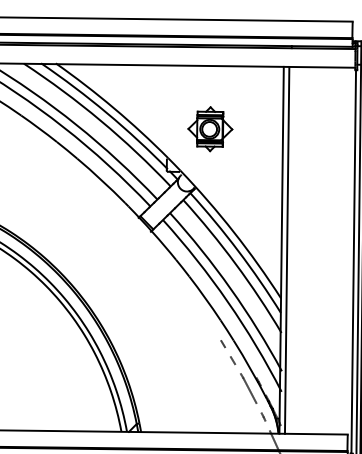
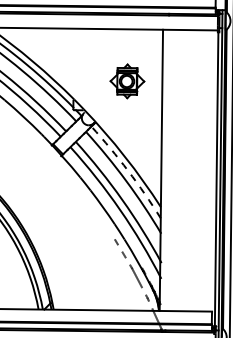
part: (210, 129) -> (127, 81), moved
line: (286, 249) -> (165, 169), removed
arc: (238, 251) -> (128, 171), solid -> dashed

